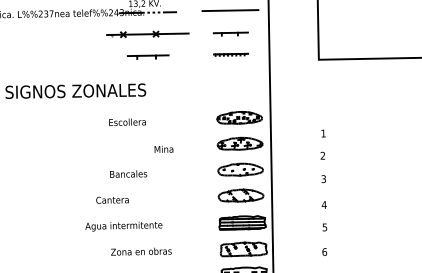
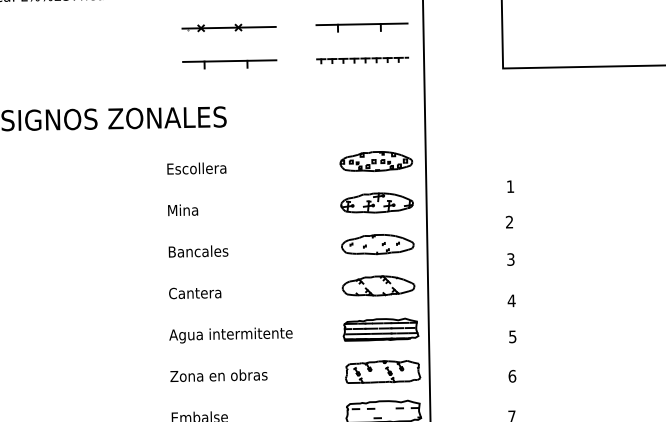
part: (230, 33) -> (361, 26), size x1.67
part: (147, 34) -> (228, 28), size x0.71
part: (230, 54) -> (361, 60), size x1.67
part: (148, 56) -> (230, 63), size x1.43
text: (163, 148) -> (182, 208), moved
text: (112, 199) -> (195, 292), moved
text: (123, 226) -> (230, 335), moved

